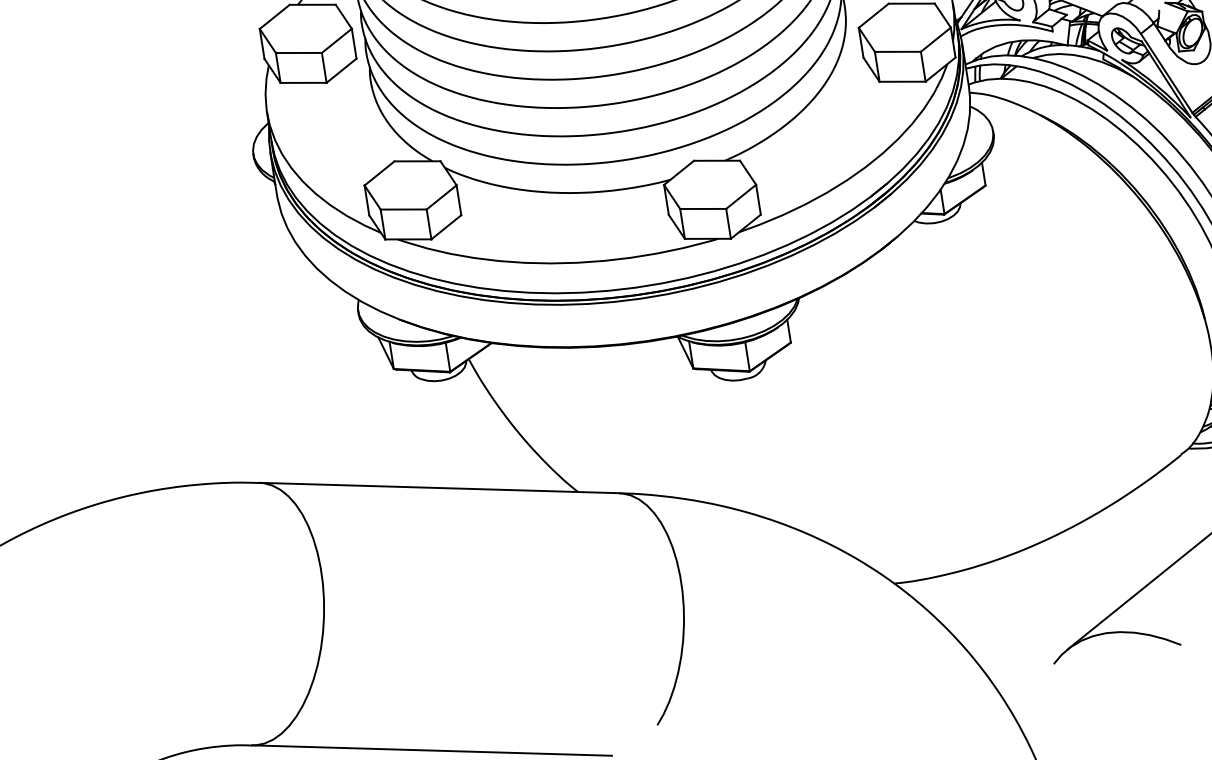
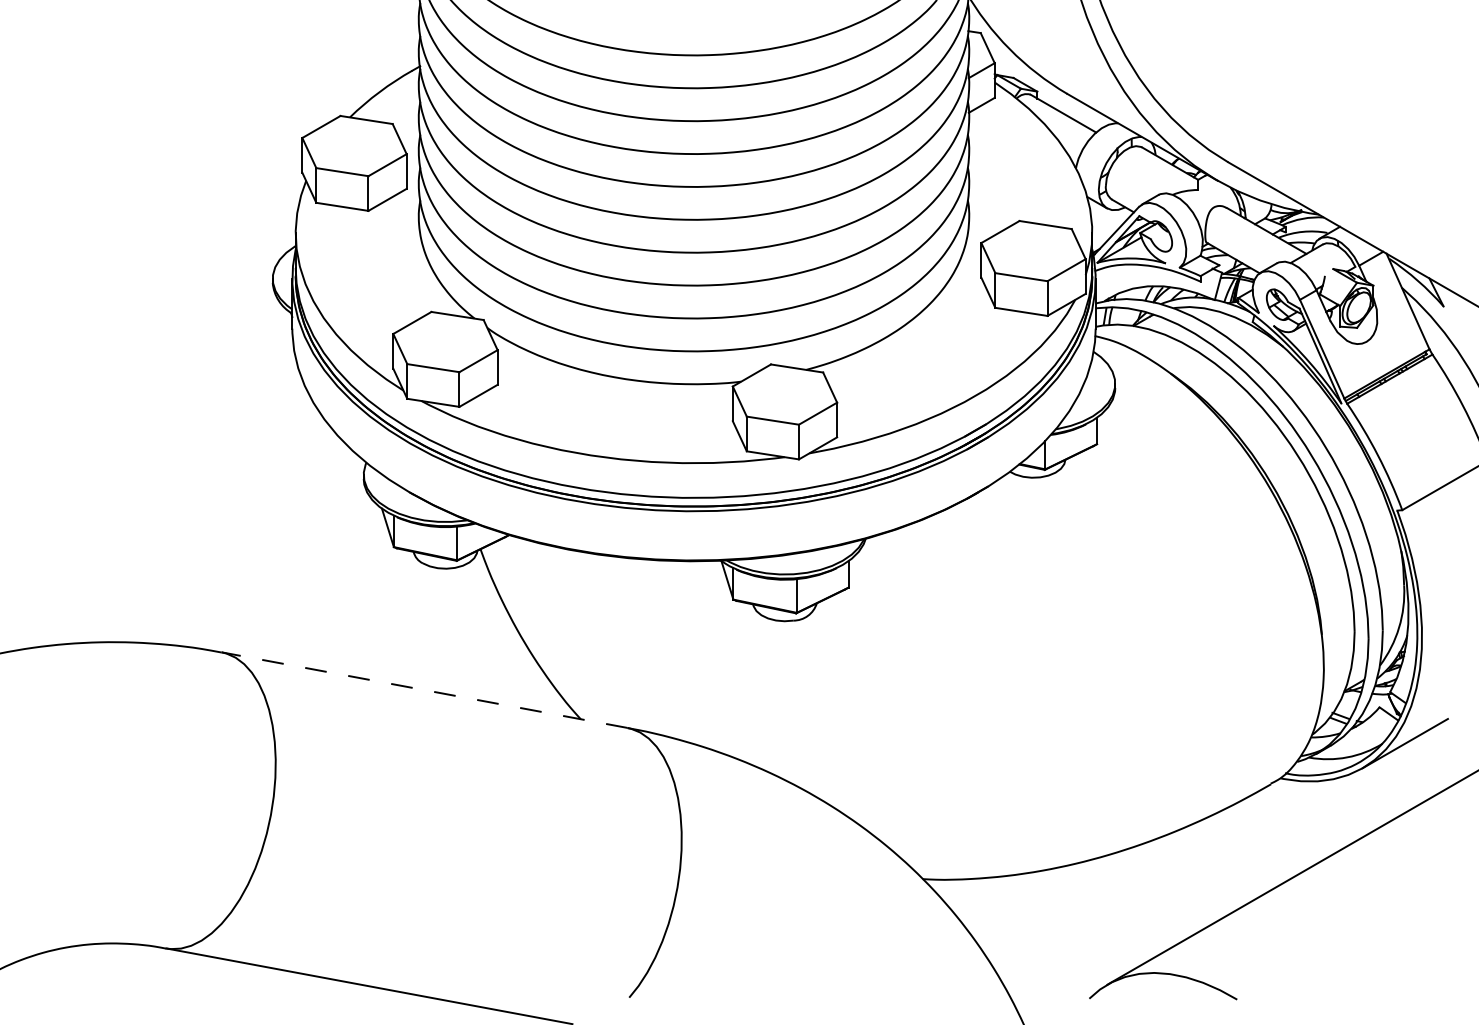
line: (439, 488) -> (424, 690), solid -> dashed

